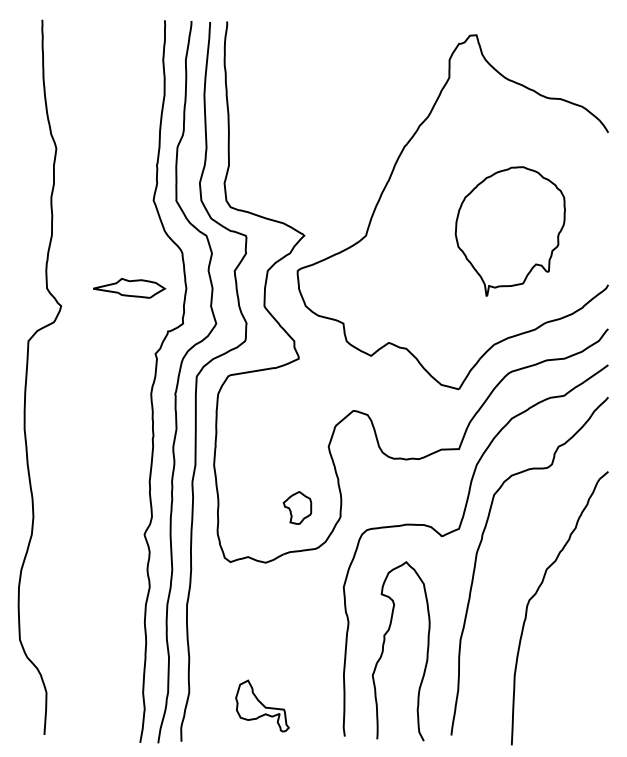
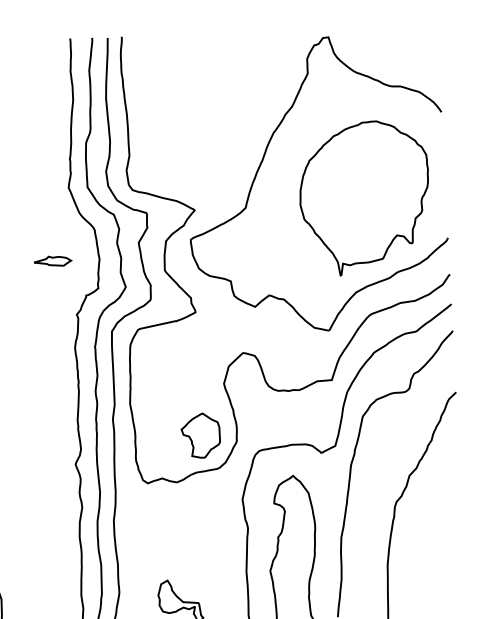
part: (510, 231) -> (364, 198), size x1.43
part: (130, 287) -> (53, 260), size x0.62
part: (297, 507) -> (200, 435), size x1.67

